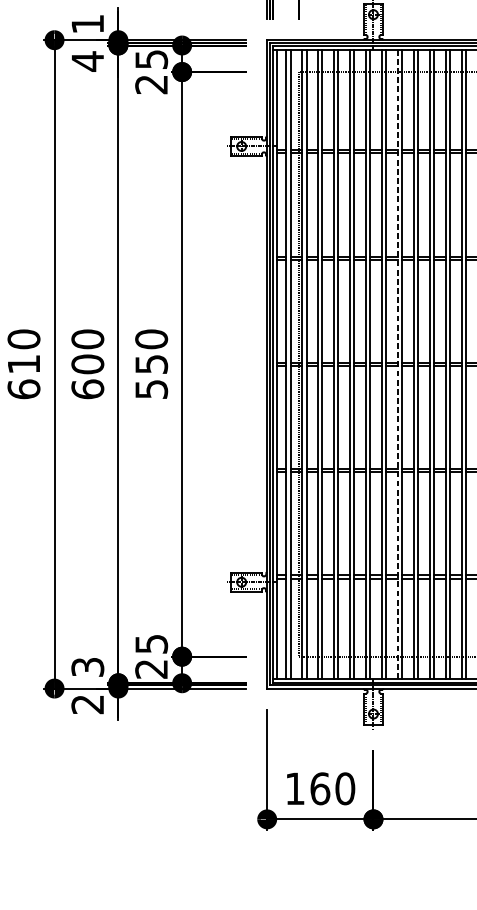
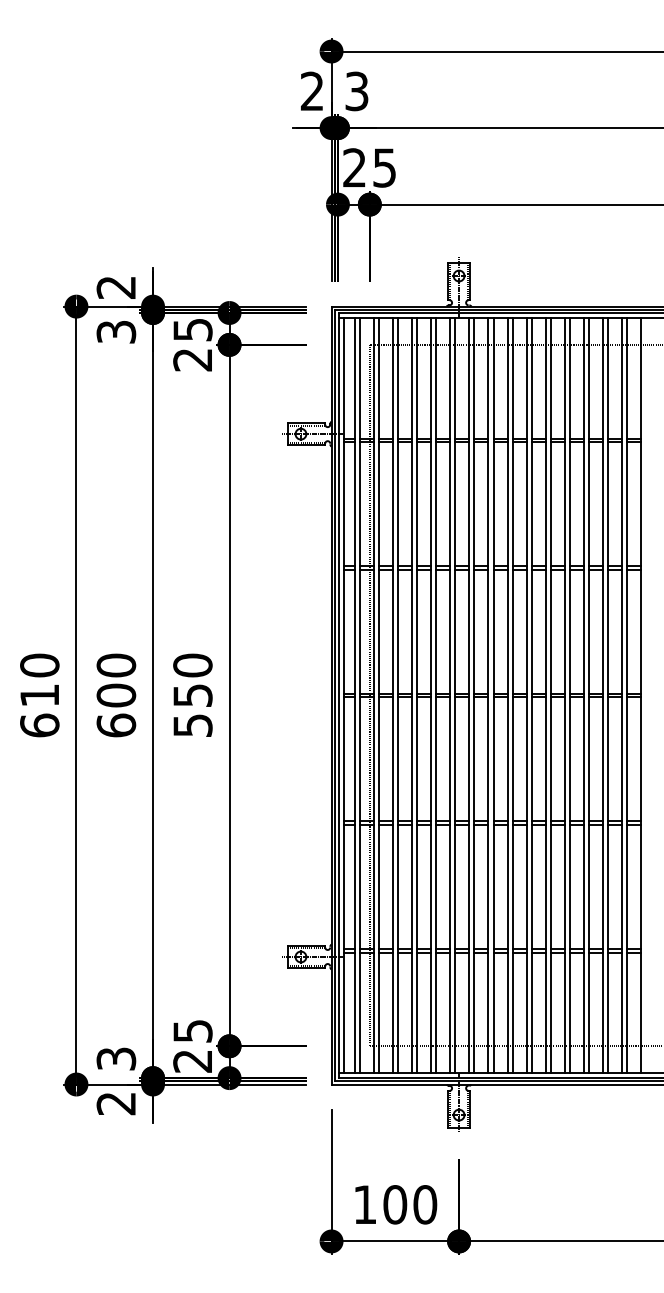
text: (87, 24) -> (115, 287), 1 -> 2
text: (87, 60) -> (116, 331), 4 -> 3
line: (397, 364) -> (488, 695), dashed -> solid
text: (320, 788) -> (395, 1204), 160 -> 100

